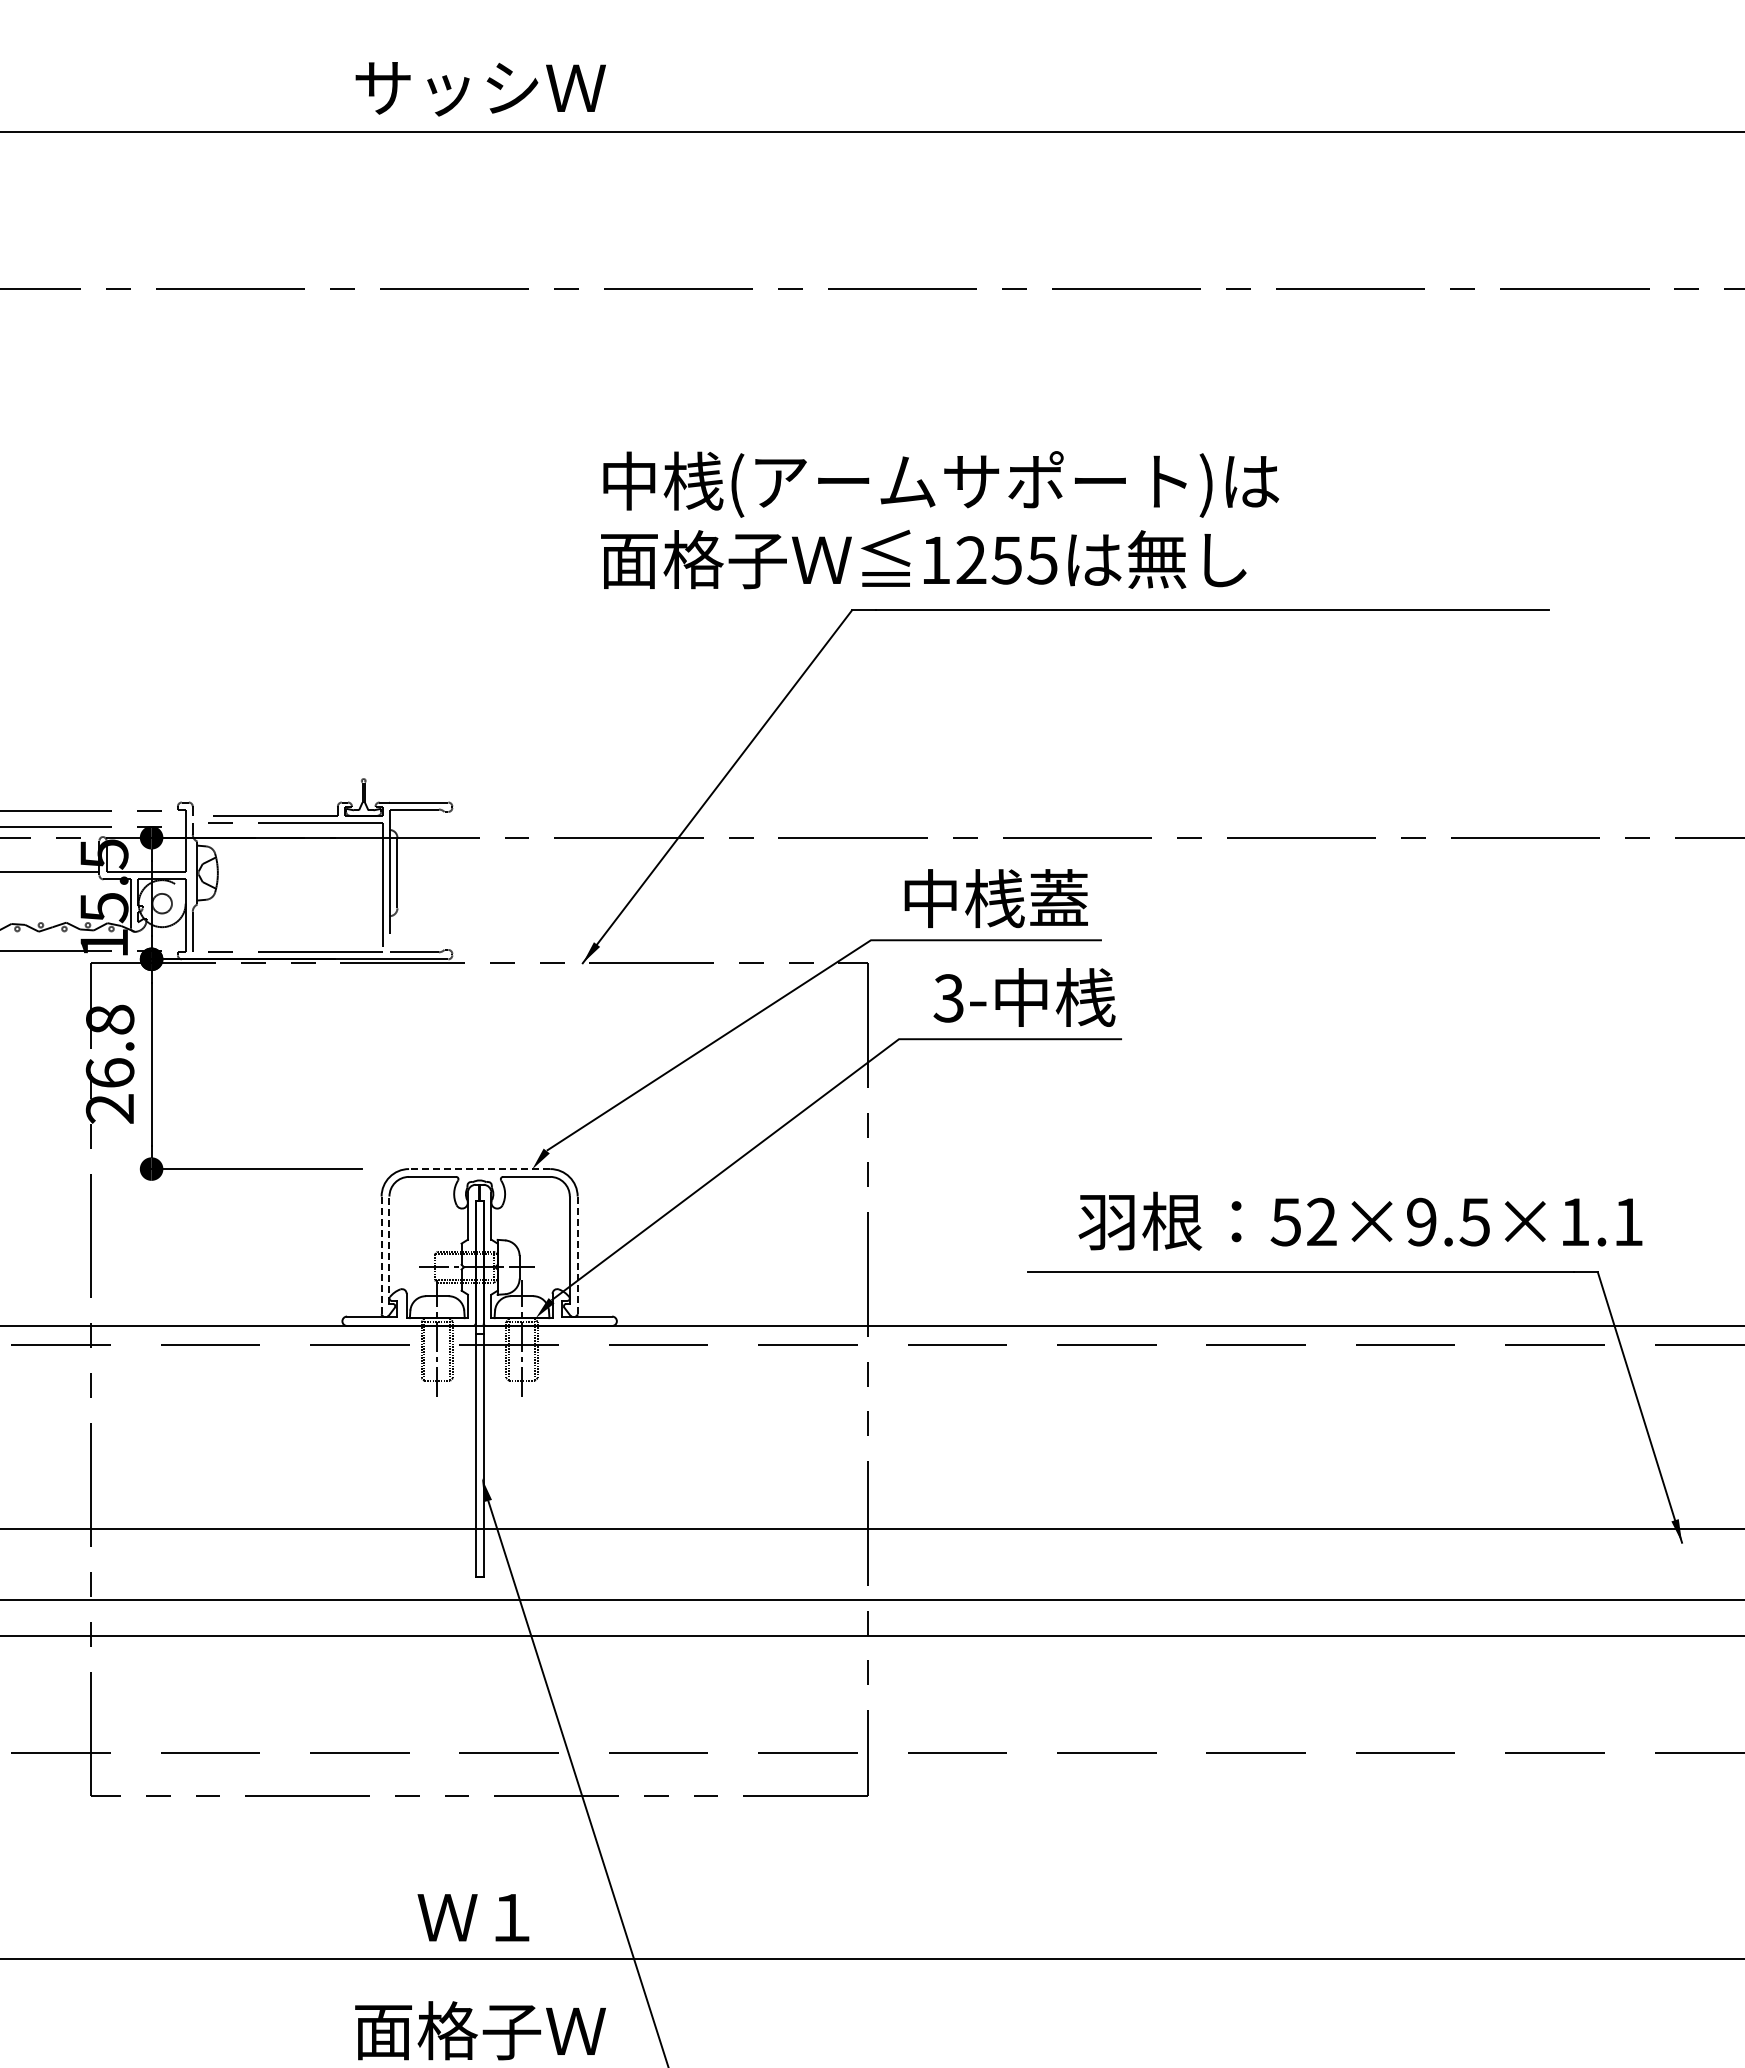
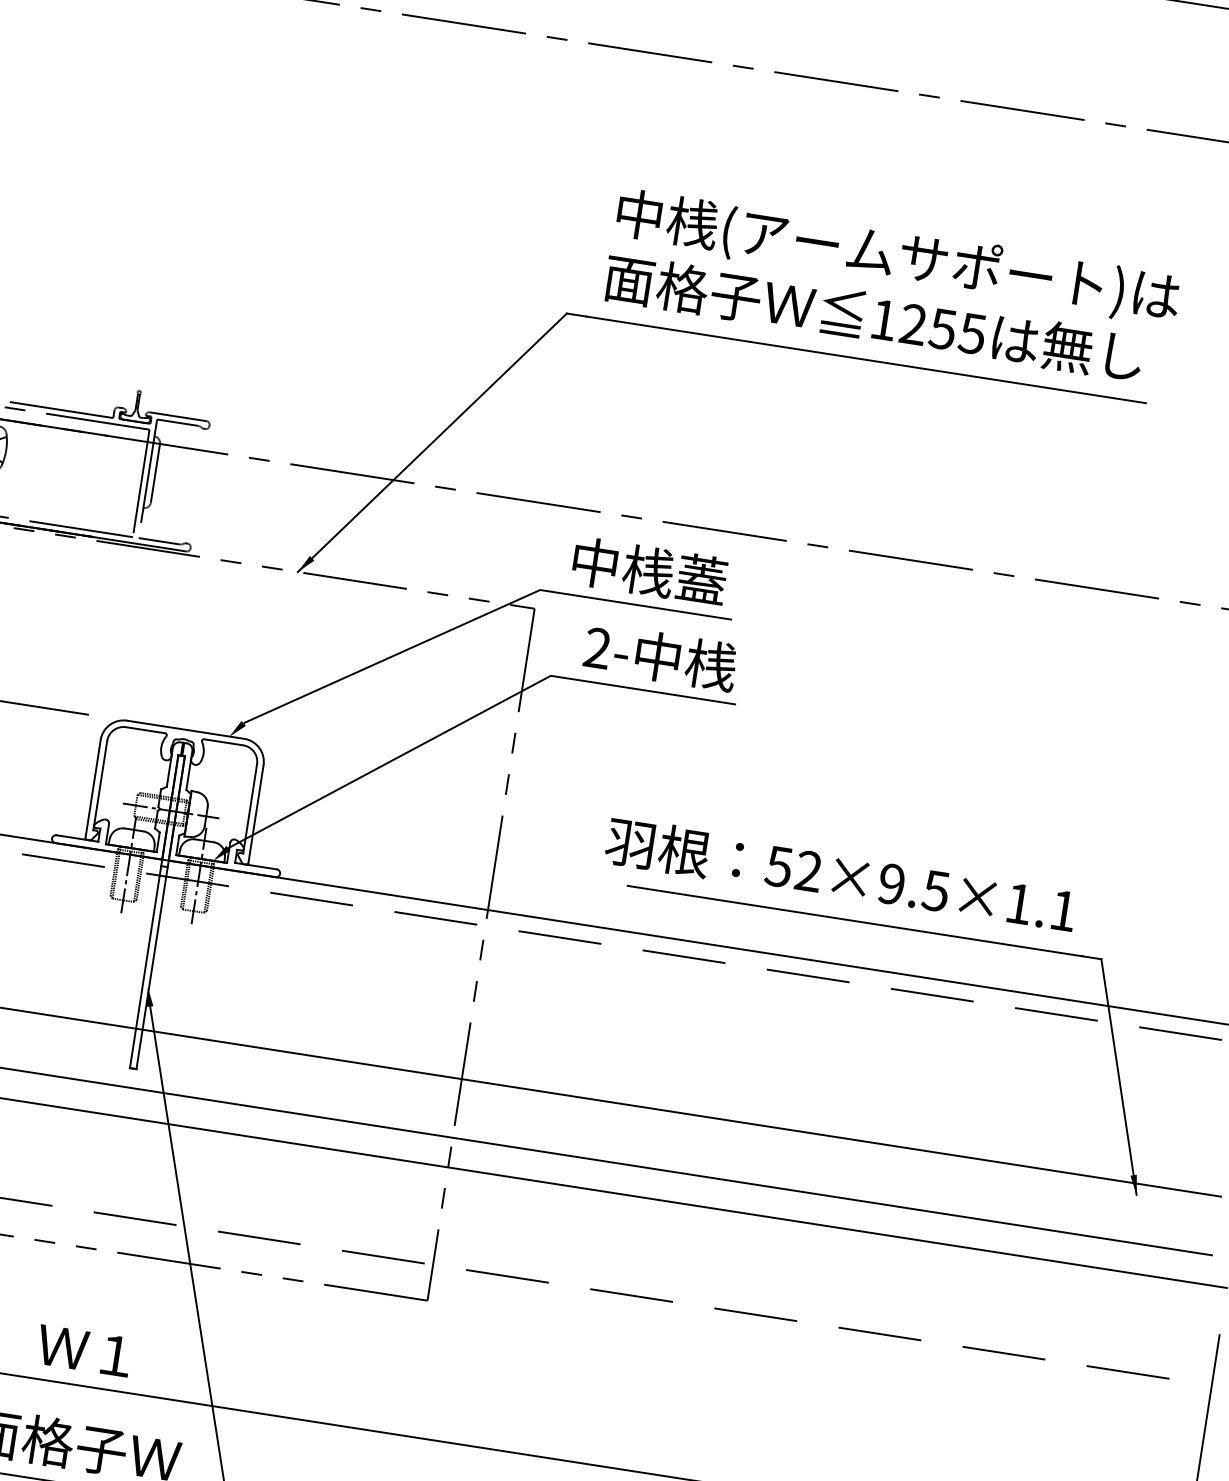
text: (940, 520) -> (892, 287), moved
text: (948, 998) -> (597, 648), 3- -> 2-
line: (479, 1169) -> (185, 730), dashed -> solid
text: (1360, 1220) -> (841, 874), moved
line: (389, 1250) -> (100, 785), dashed -> solid
line: (381, 1255) -> (93, 788), dashed -> solid
line: (577, 1255) -> (255, 814), dashed -> solid

